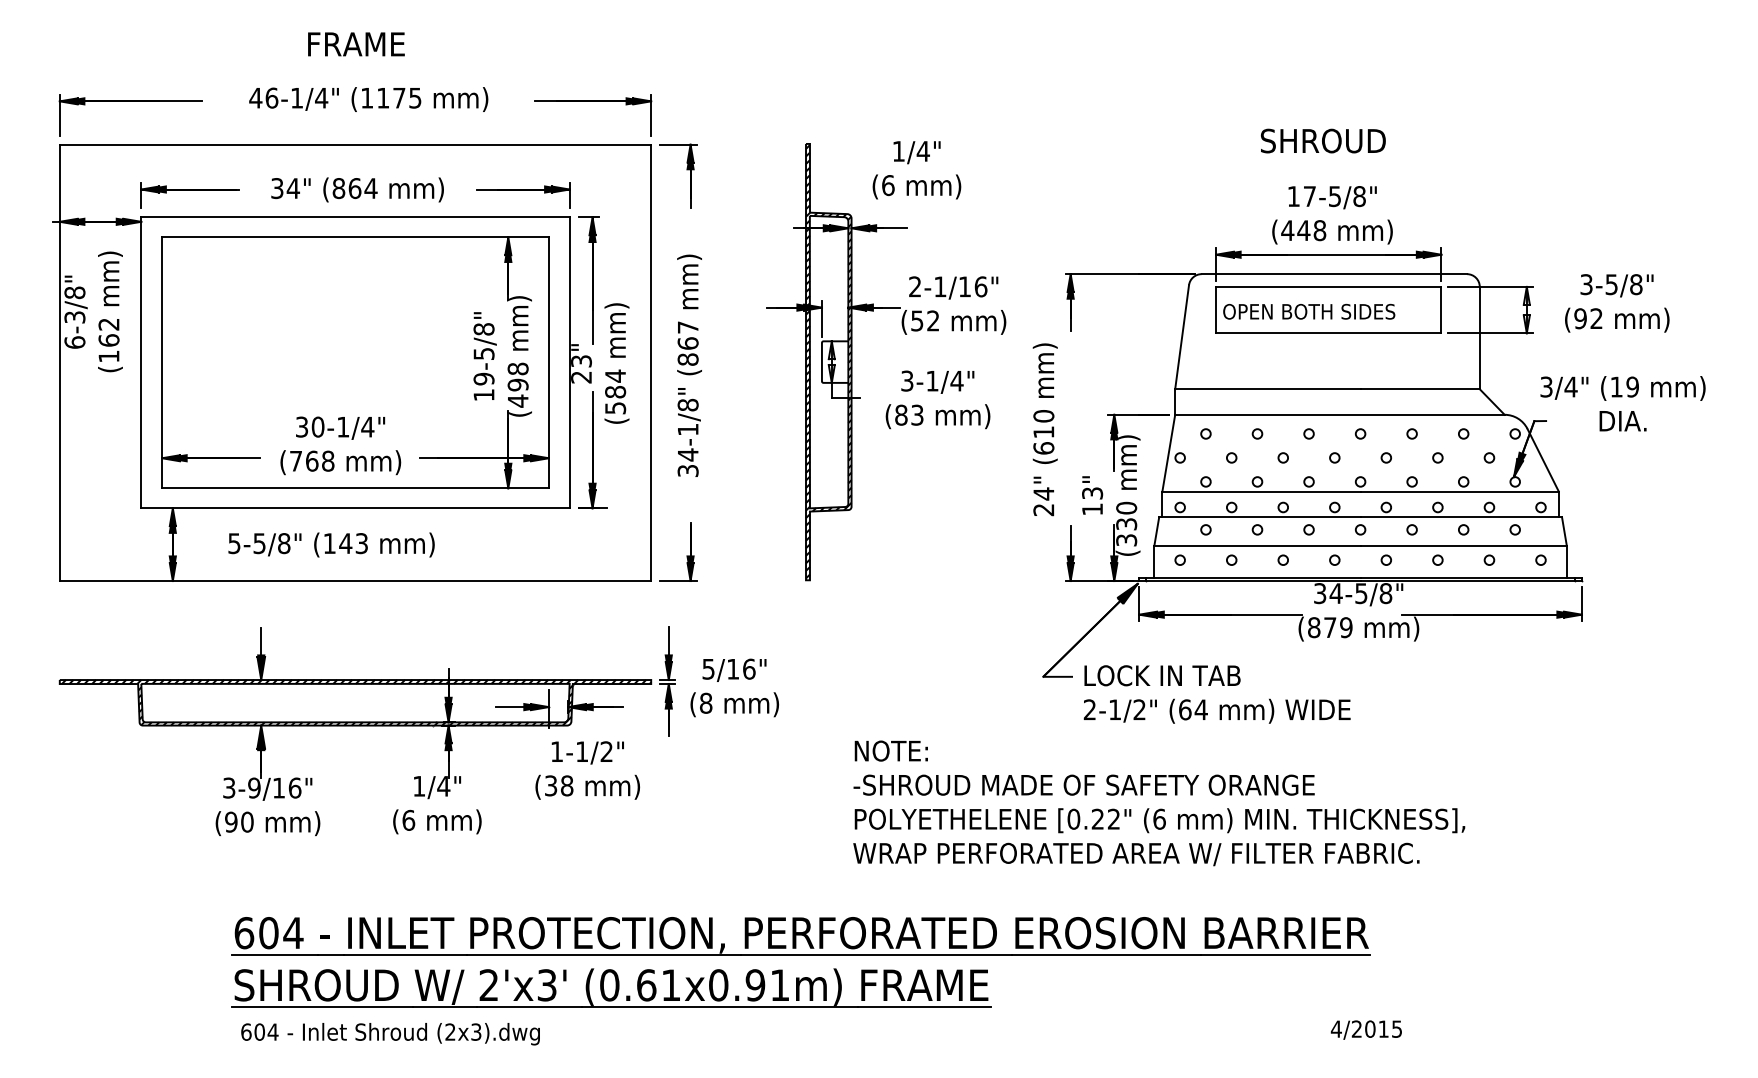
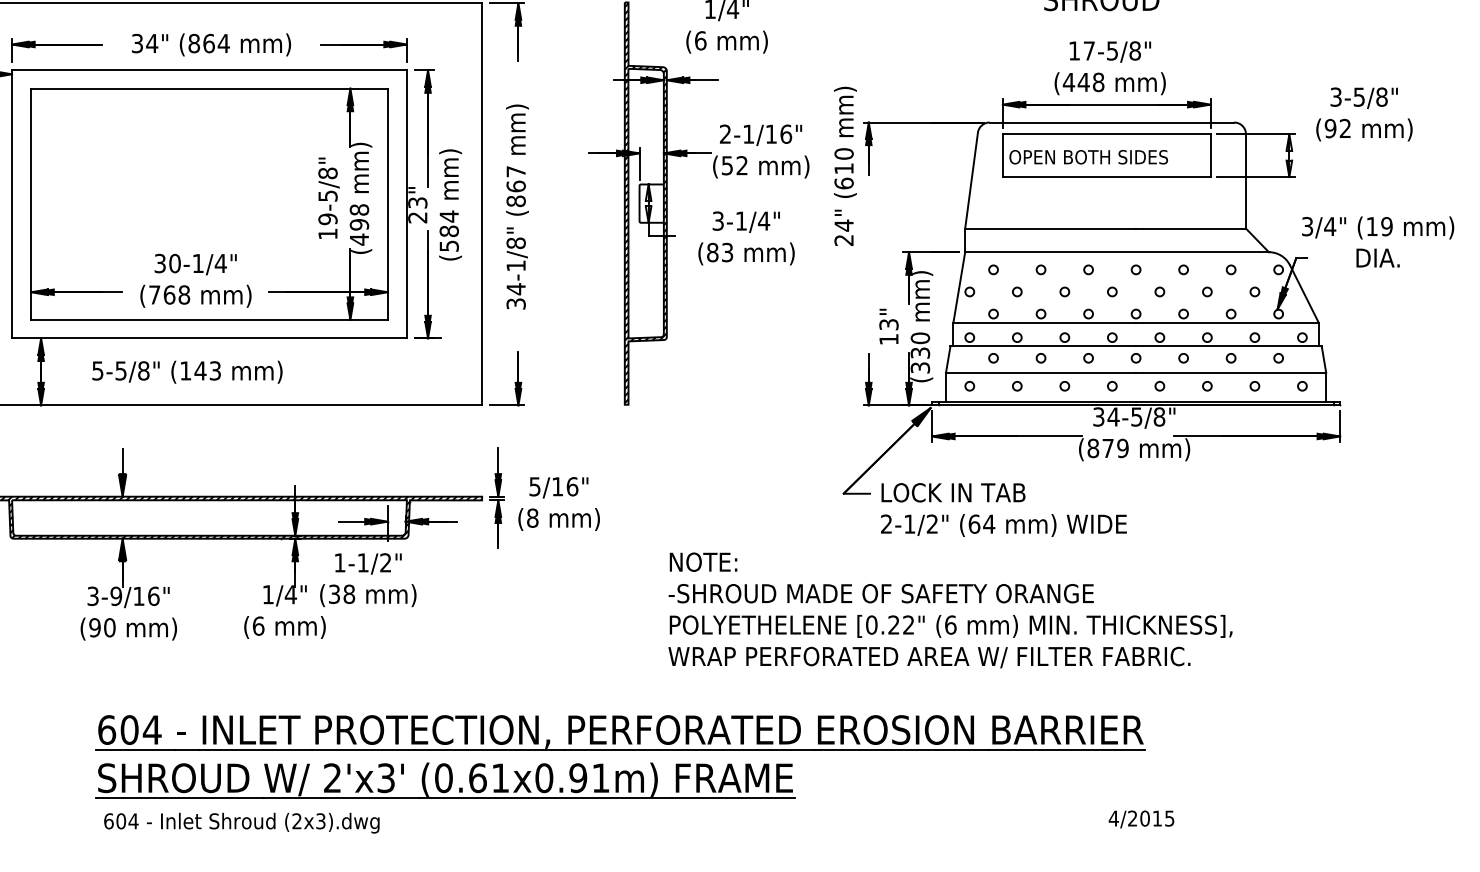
text: (1617, 303) -> (1364, 114), moved
text: (1044, 429) -> (844, 166), moved
text: (587, 770) -> (368, 580), moved

